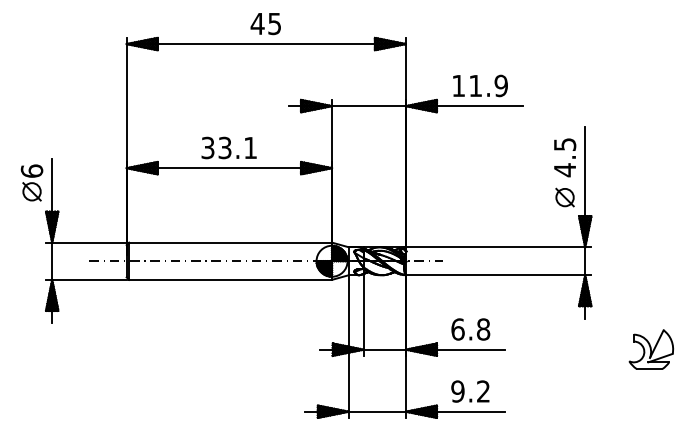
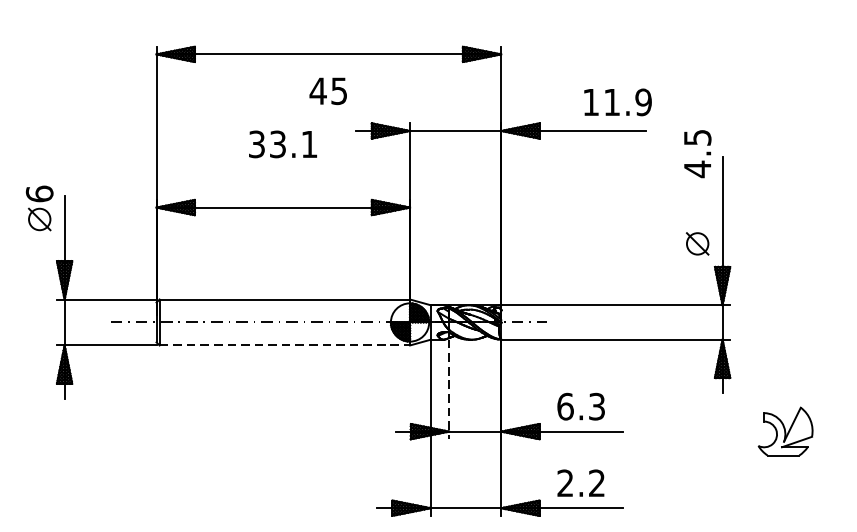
text: (265, 24) -> (327, 91), moved
text: (480, 85) -> (617, 101), moved
text: (228, 147) -> (282, 143), moved
text: (565, 157) -> (698, 153), moved
part: (31, 182) -> (39, 207), moved
line: (231, 279) -> (285, 345), solid -> dashed
line: (363, 316) -> (448, 390), solid -> dashed
text: (483, 329) -> (596, 406), 6.8 -> 6.3
part: (651, 349) -> (785, 431), moved
text: (457, 391) -> (564, 483), 9.2 -> 2.2

